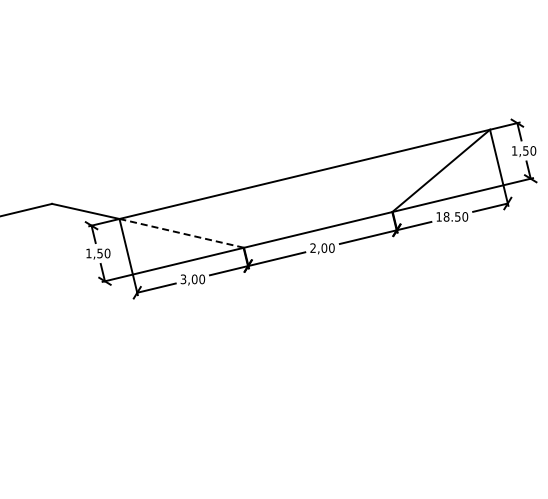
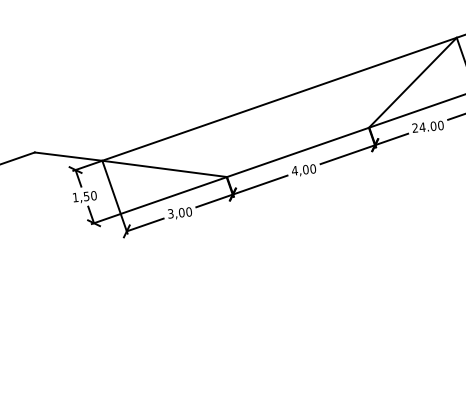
text: (448, 216) -> (424, 126), 18.50 -> 24.00
line: (181, 233) -> (164, 169), dashed -> solid
text: (313, 247) -> (295, 170), 2,00 -> 4,00

